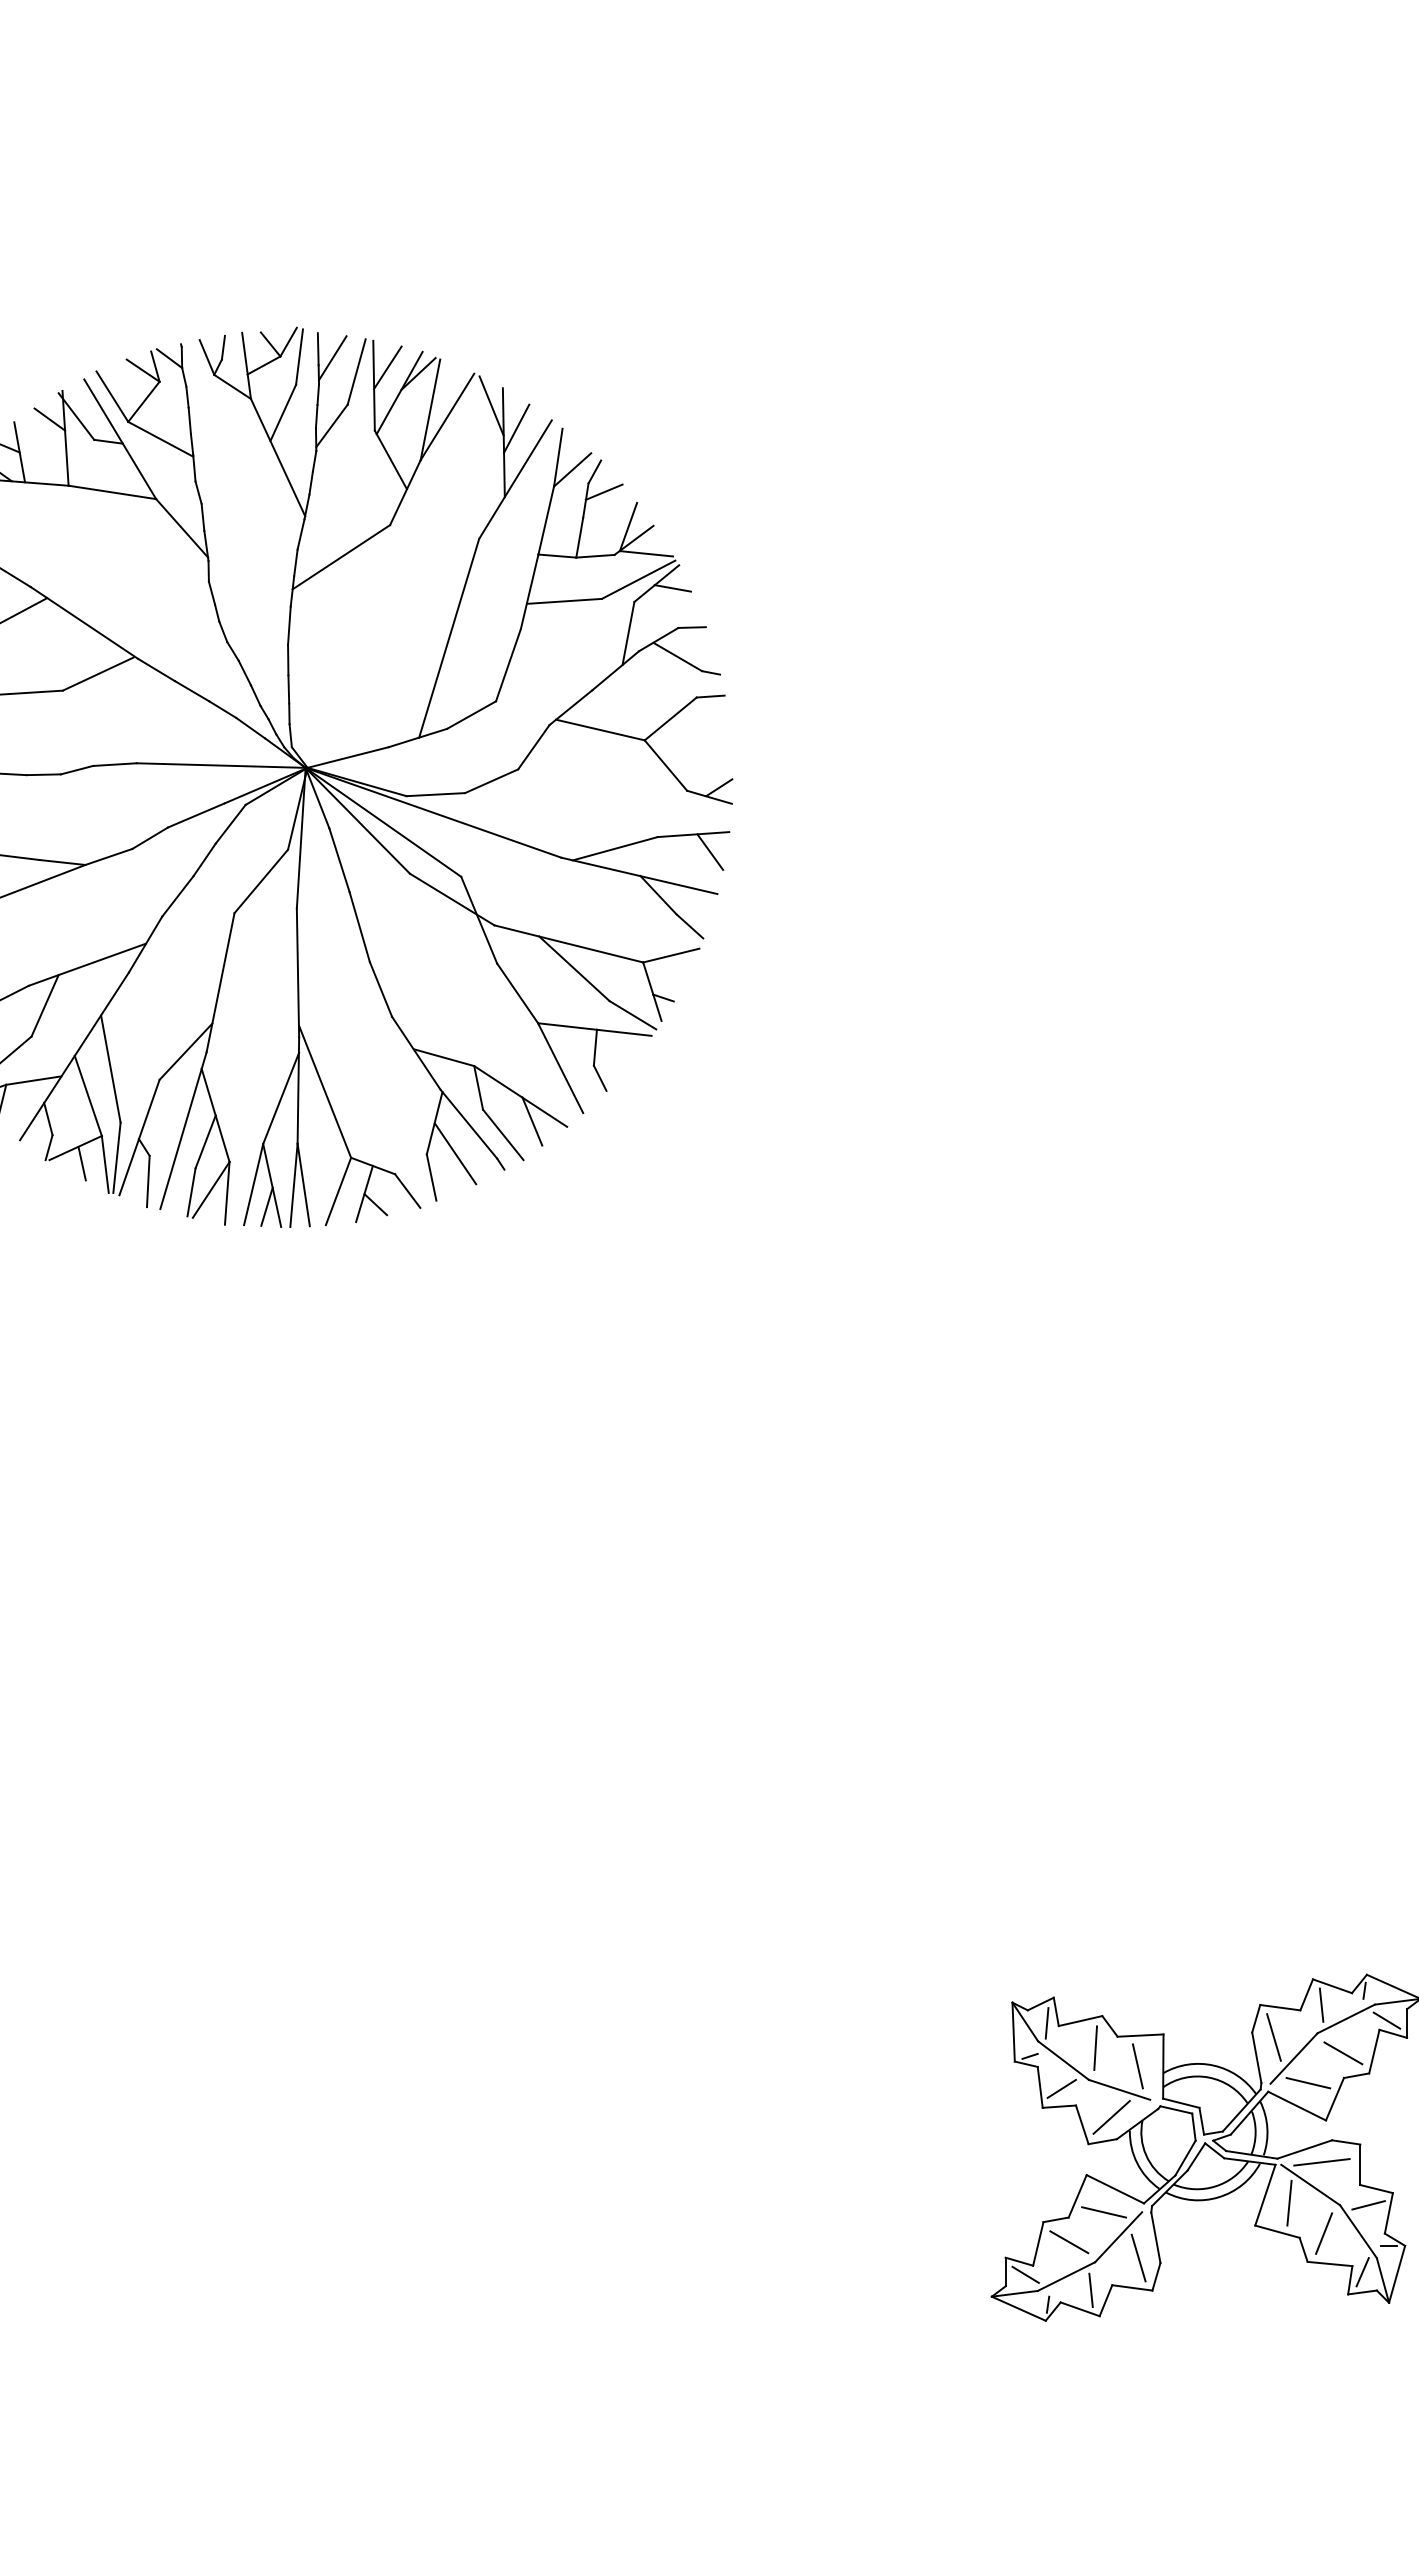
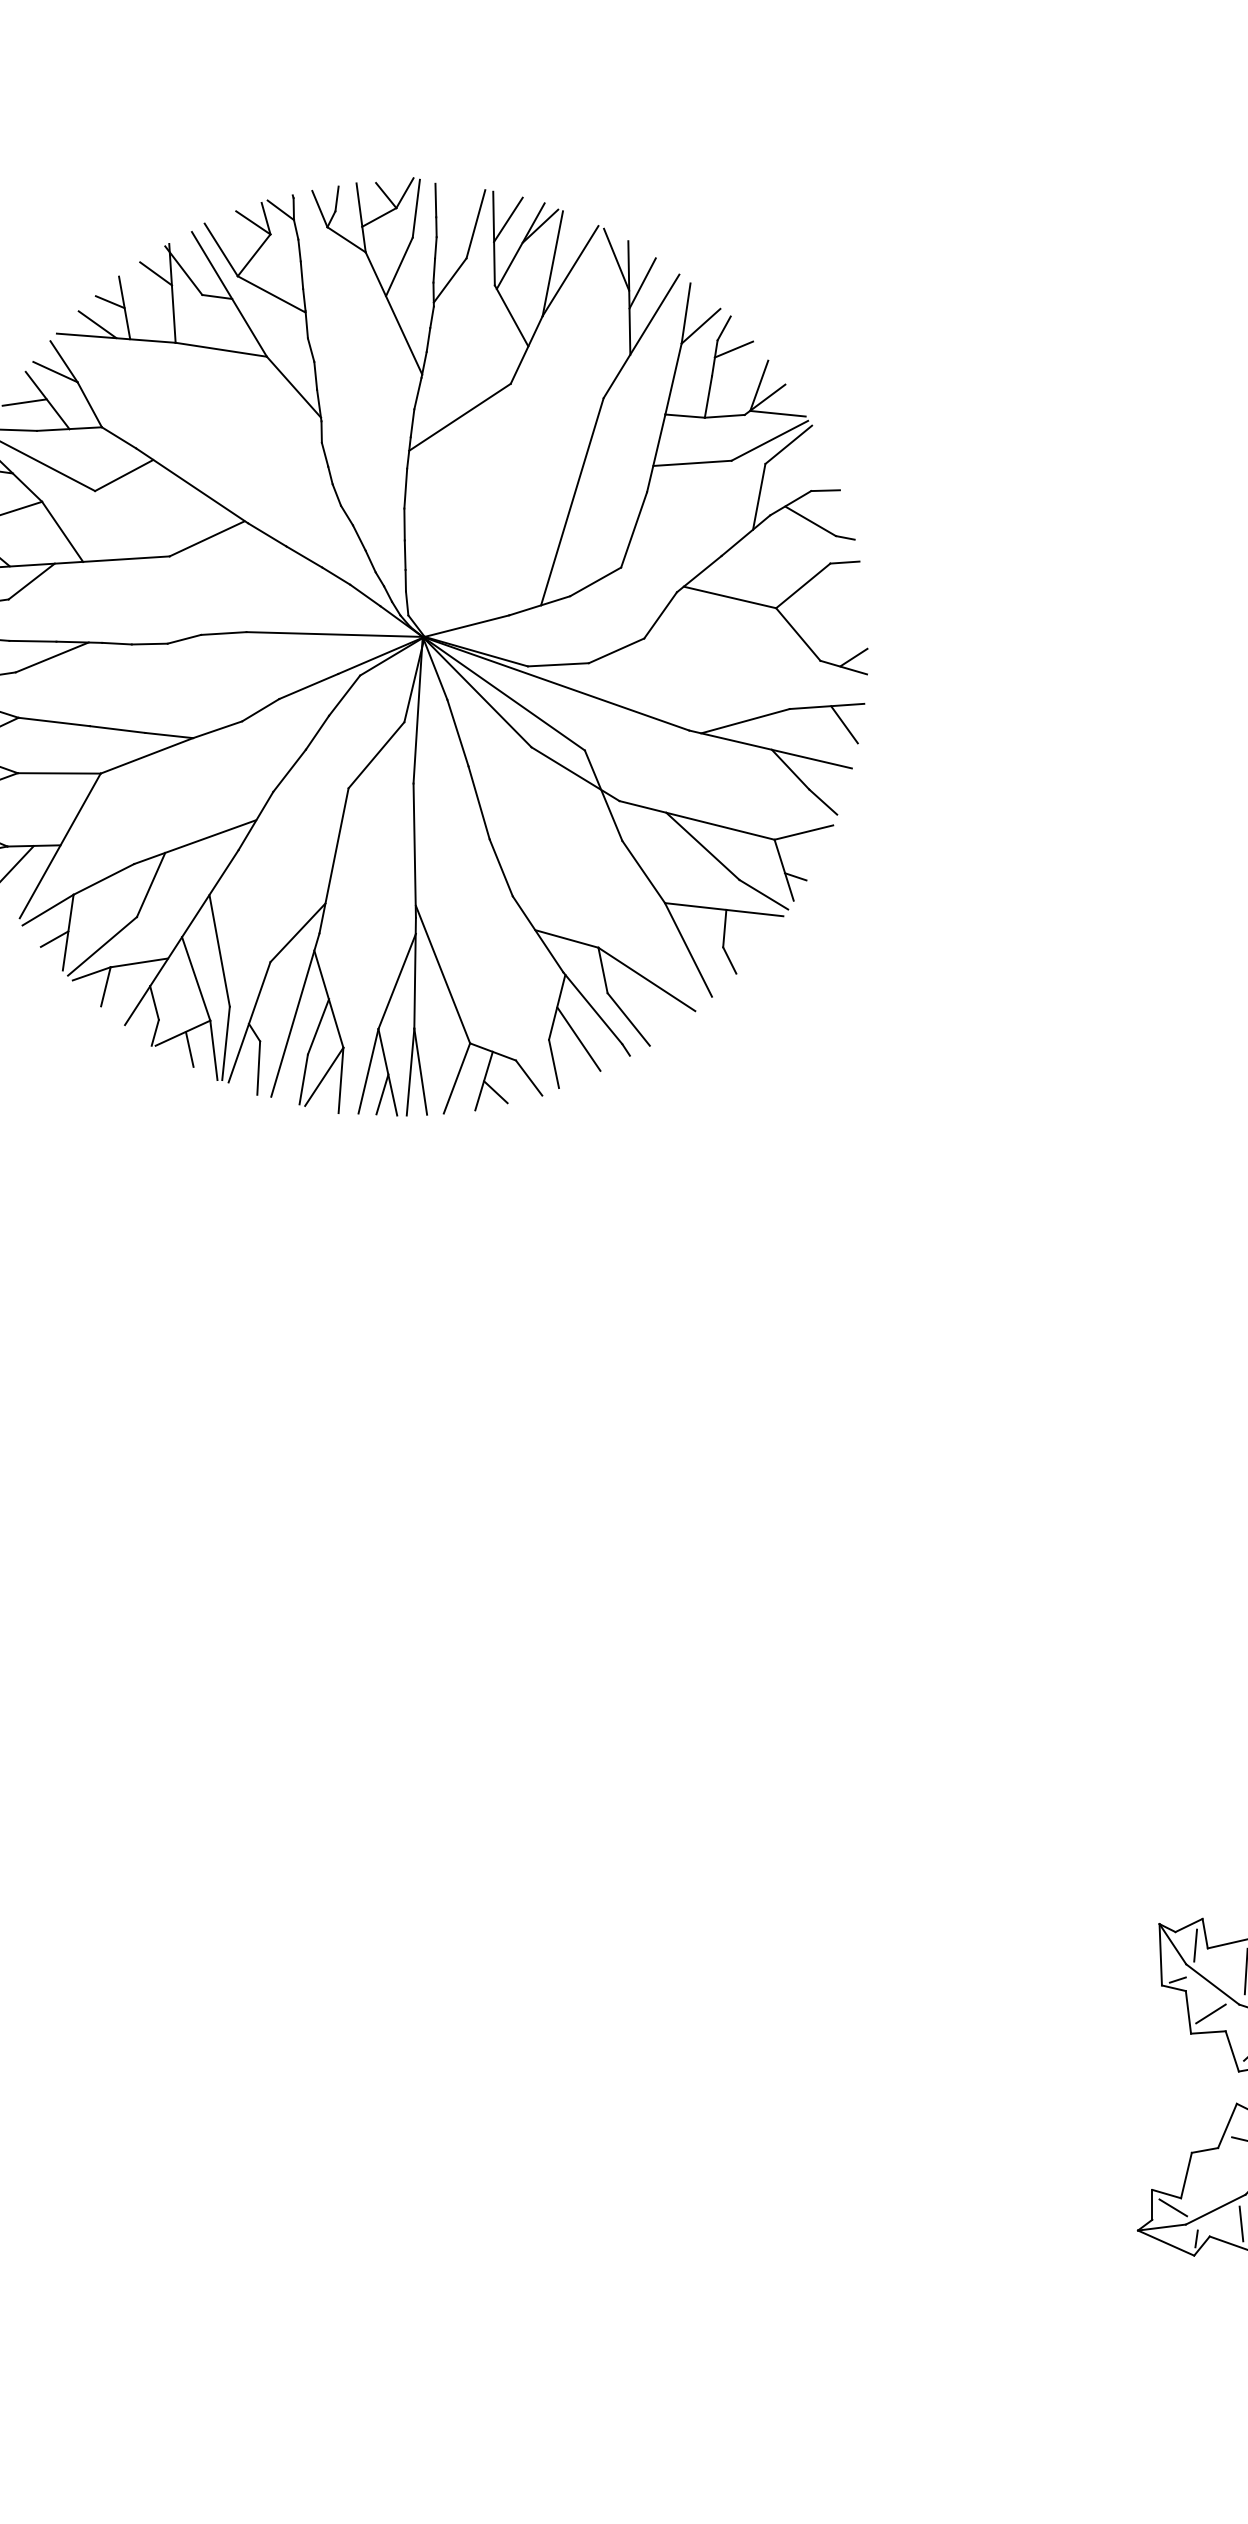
line: (332, 358) -> (450, 210), removed
line: (672, 588) -> (805, 449), removed
line: (532, 1121) -> (659, 1005), removed
line: (1069, 2242) -> (1218, 2174), removed

